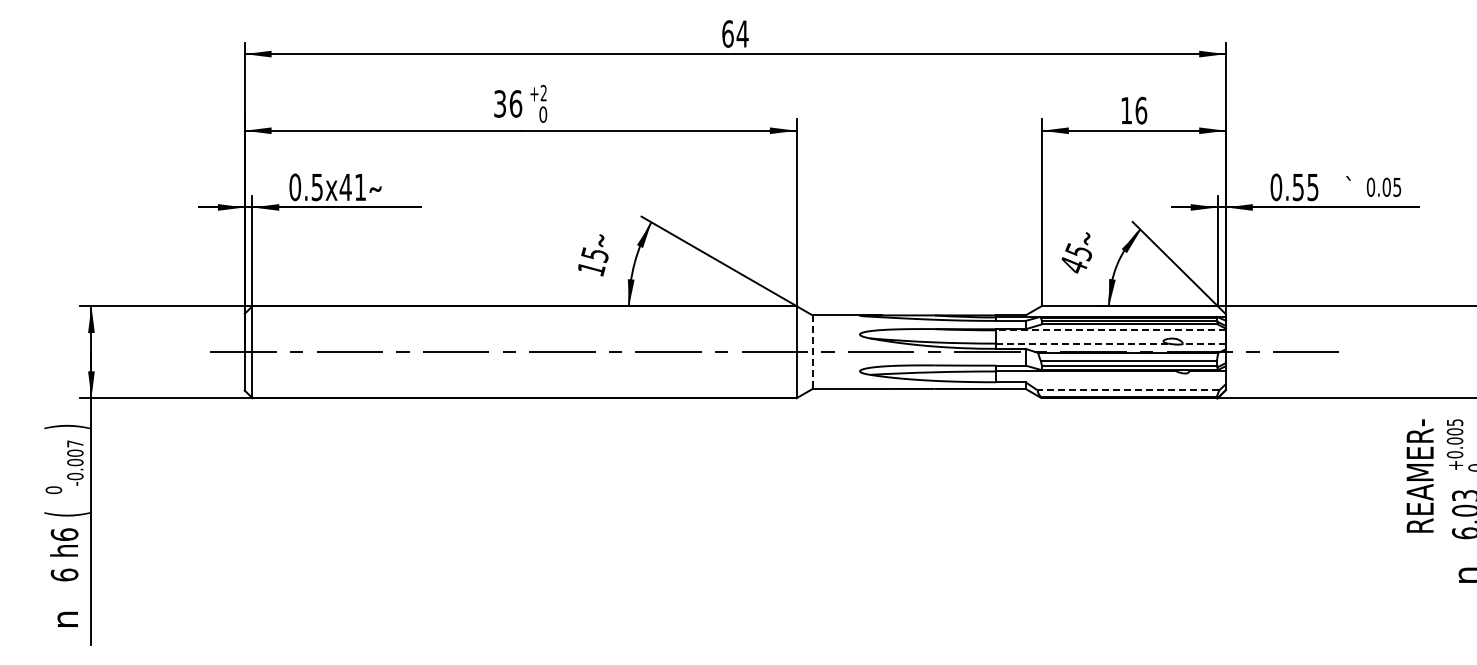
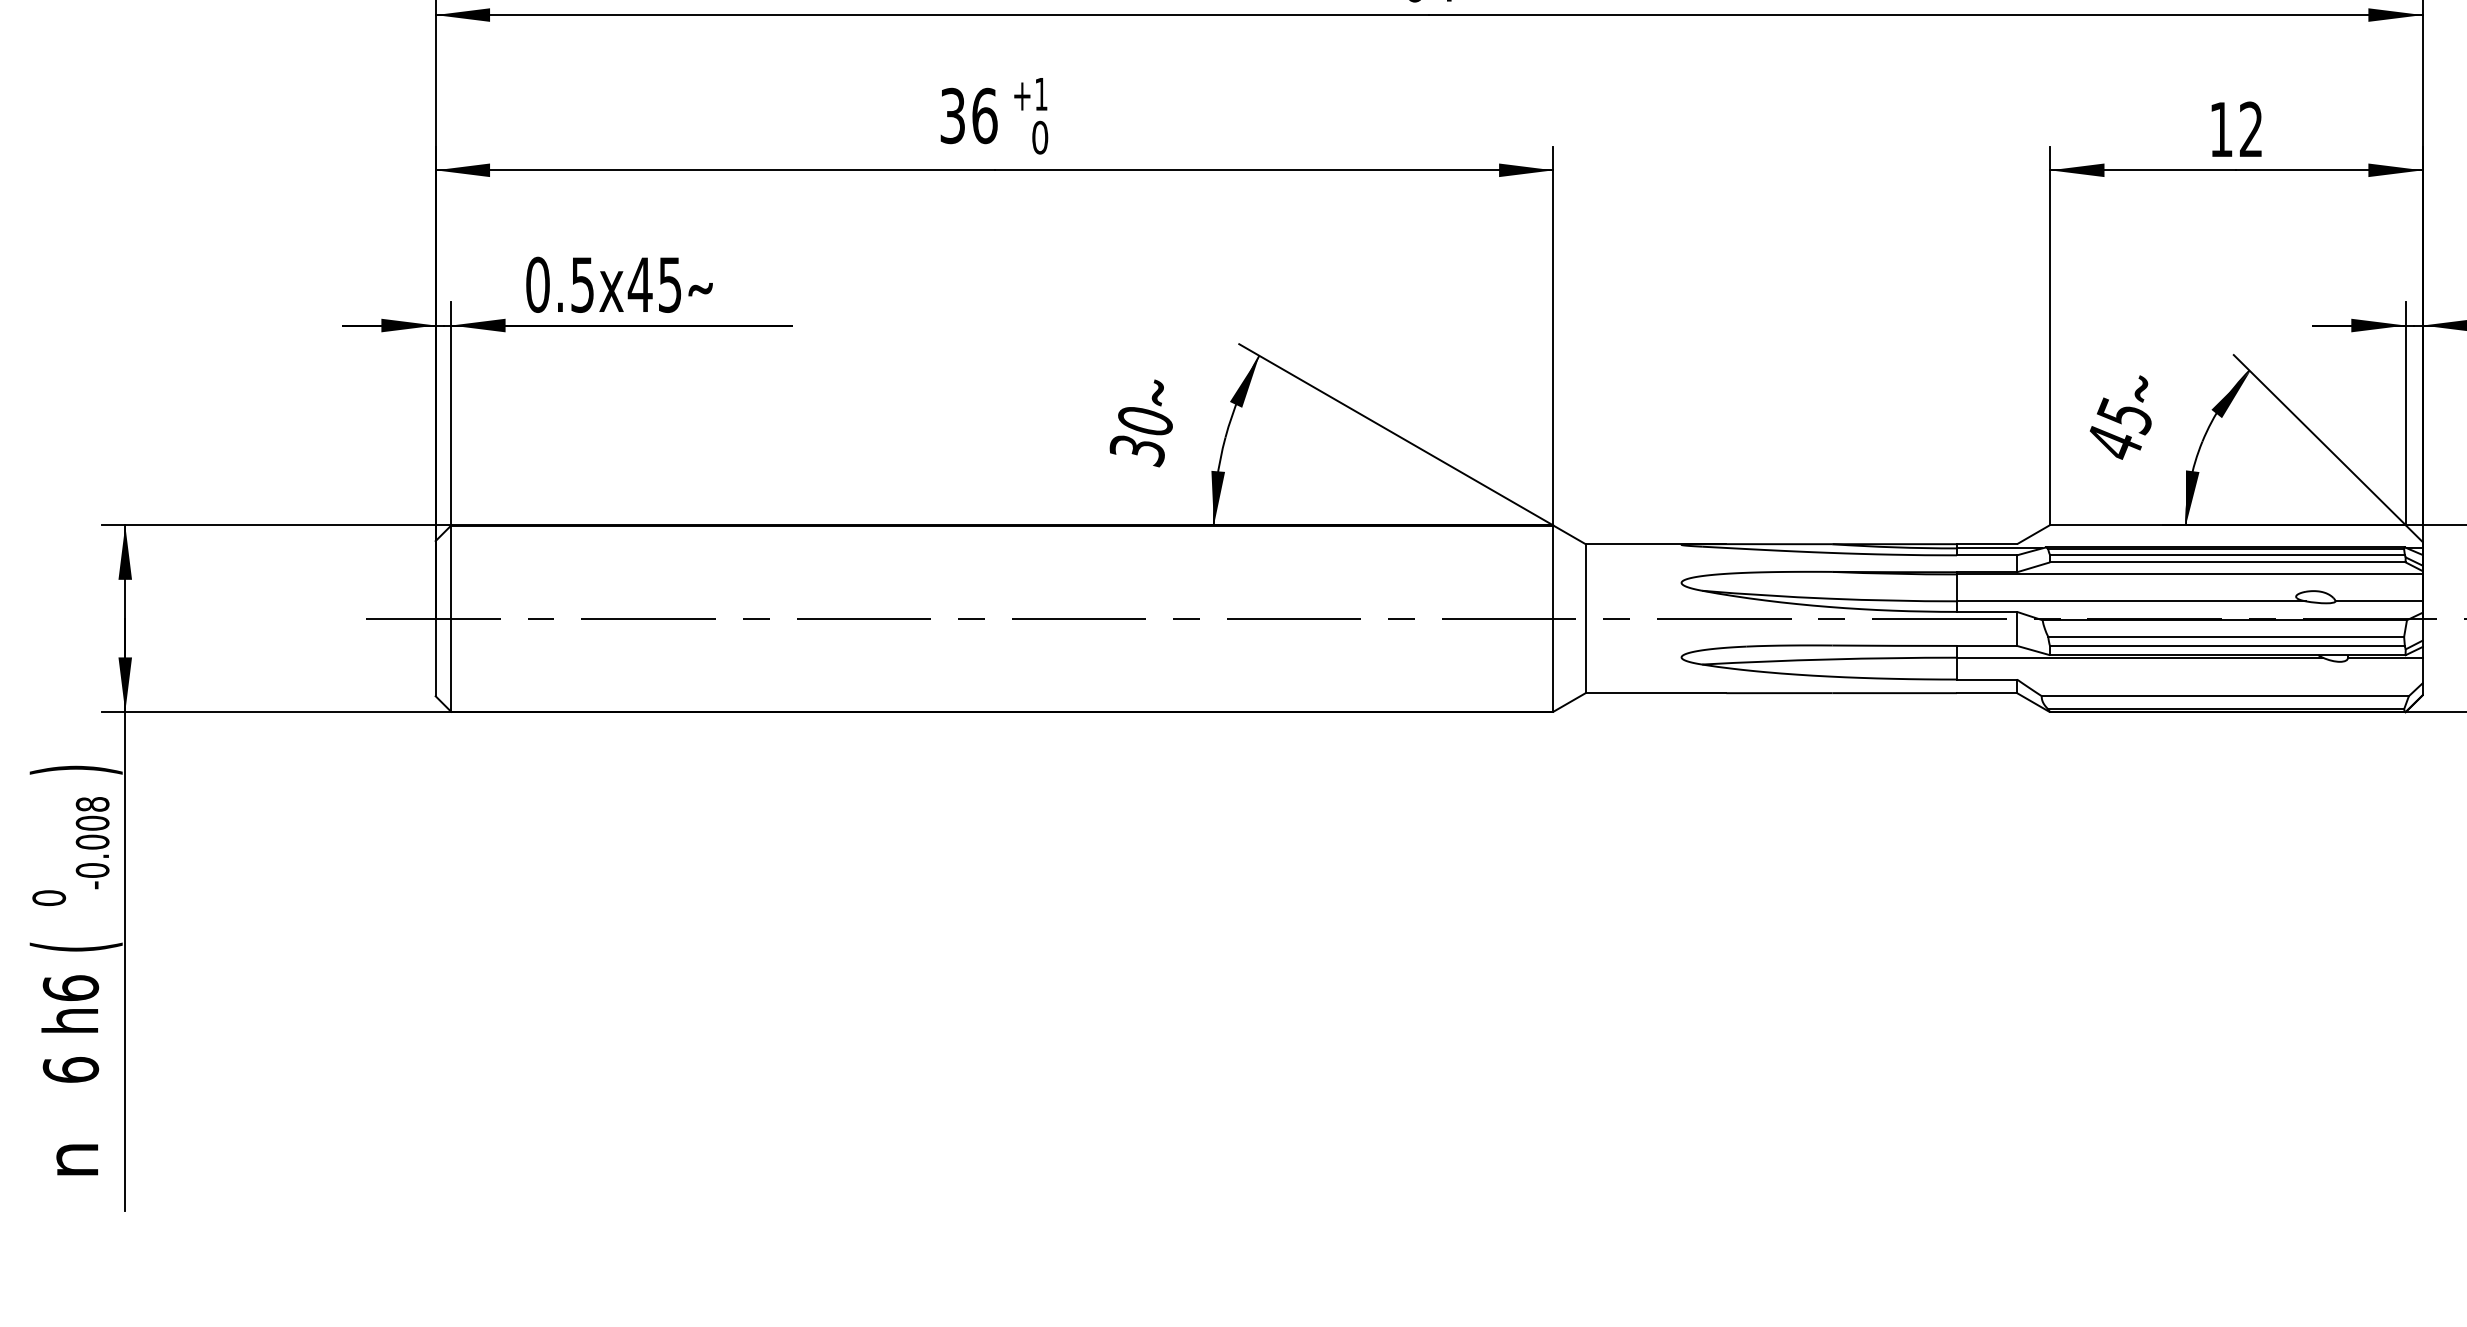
text: (543, 93) -> (1040, 94), +2 -> +1
text: (1141, 110) -> (2251, 129), 16 -> 12
text: (360, 187) -> (670, 285), 0.5x41 -> 0.5x45
text: (592, 262) -> (1139, 437), 15 -> 30
line: (1110, 330) -> (2188, 574), dashed -> solid
line: (1081, 343) -> (2130, 601), dashed -> solid
line: (1204, 343) -> (2379, 601), dashed -> solid
line: (812, 352) -> (1585, 619), dashed -> solid
line: (1128, 390) -> (2225, 696), dashed -> solid
text: (75, 443) -> (92, 803), -0.007 -> -0.008

